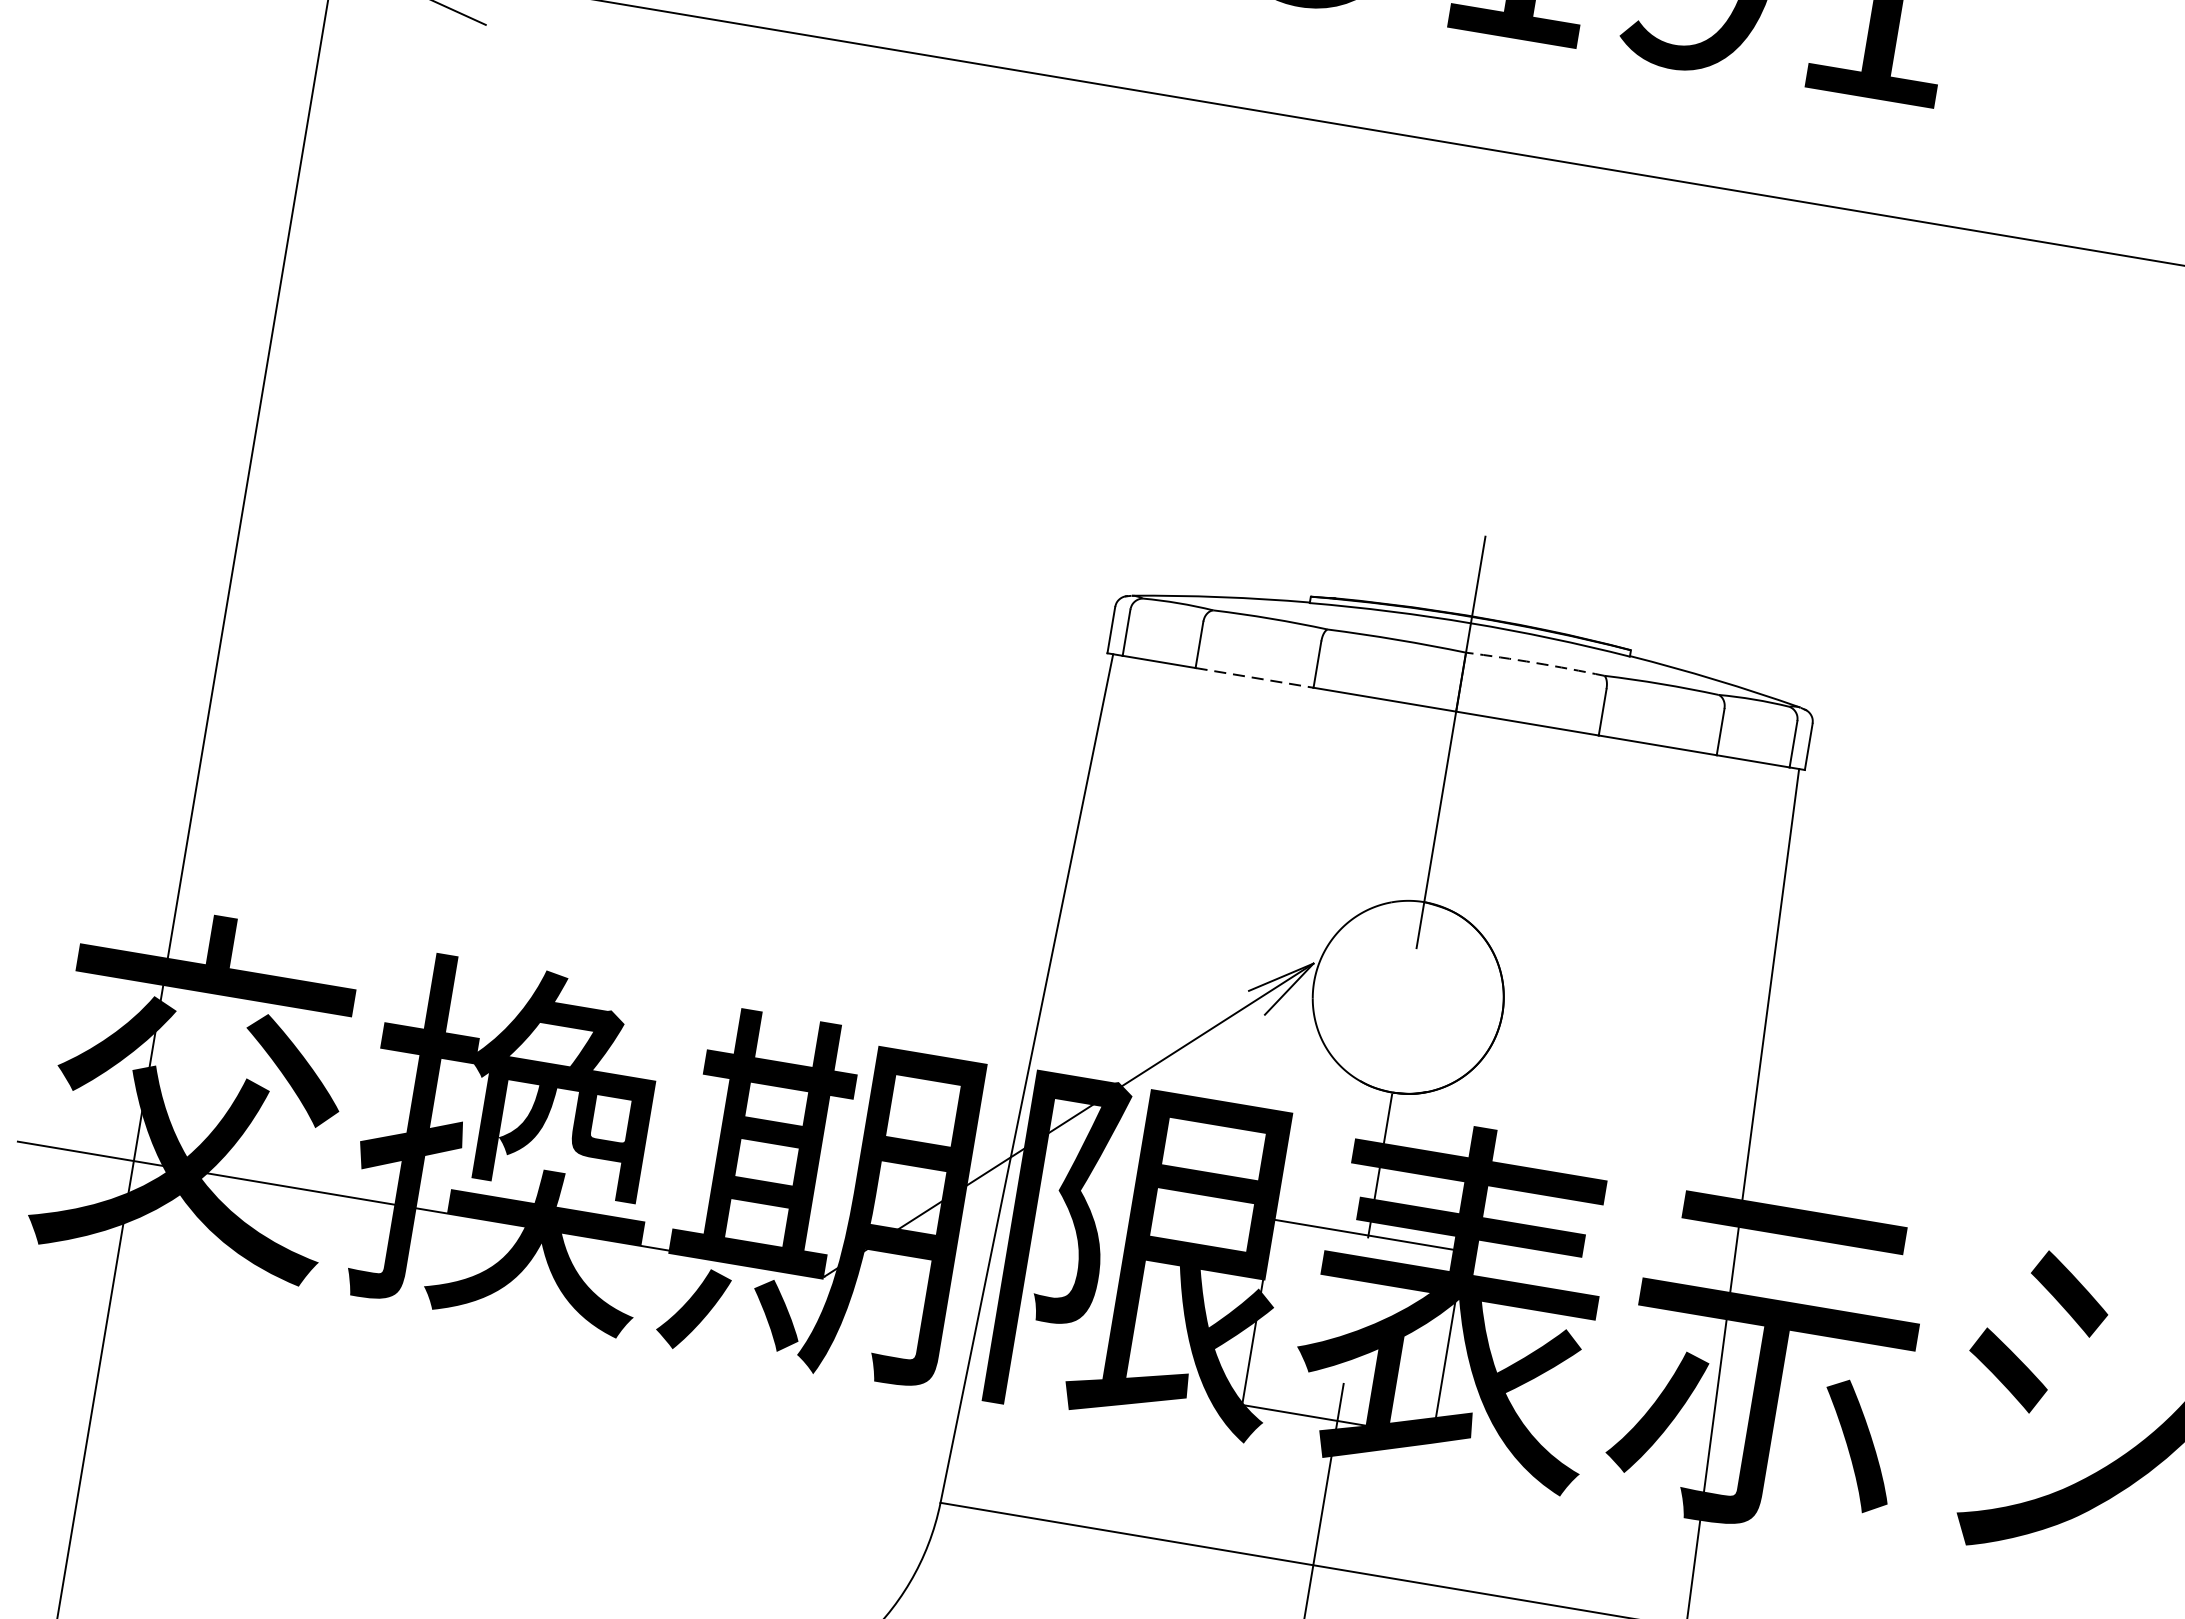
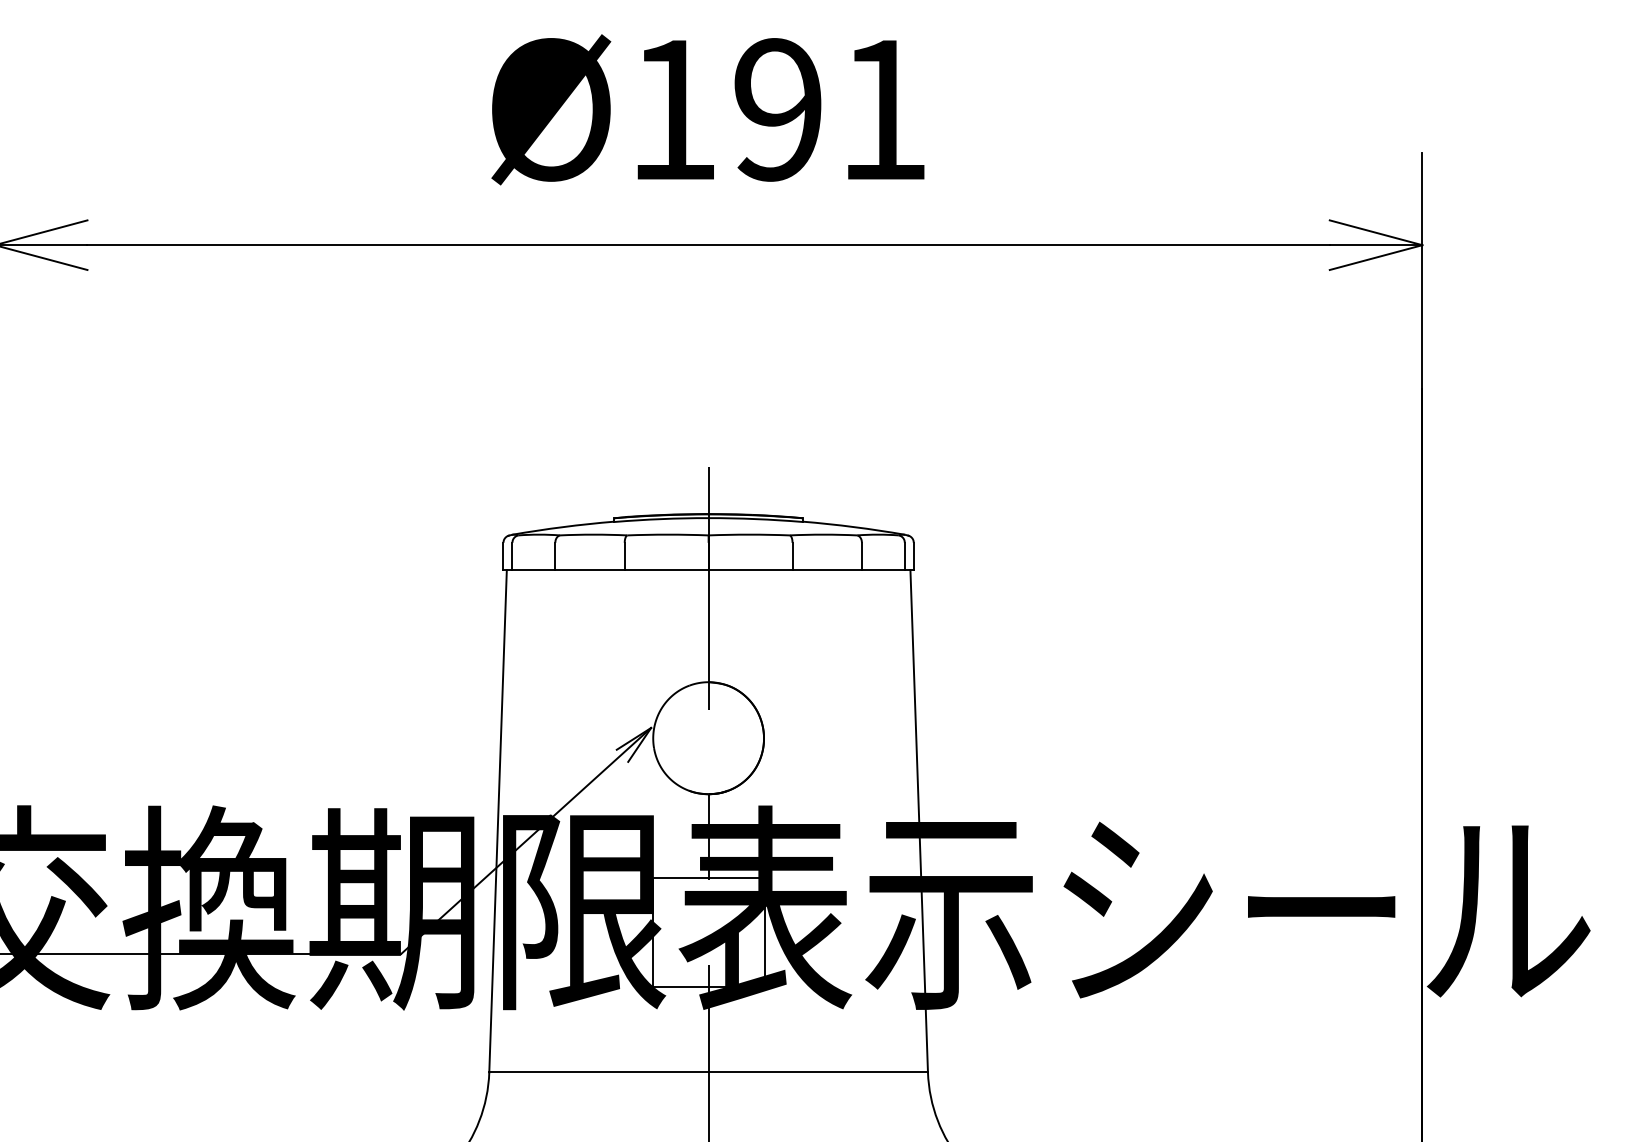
arc: (1535, 662) -> (749, 534), dashed -> solid
line: (1255, 678) -> (590, 570), dashed -> solid

